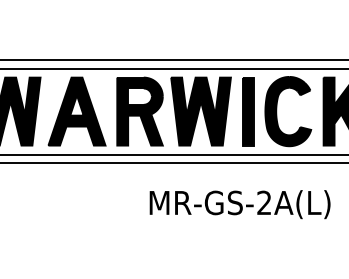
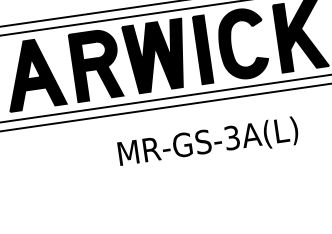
text: (264, 202) -> (232, 137), MR-GS-2A(L) -> MR-GS-3A(L)

